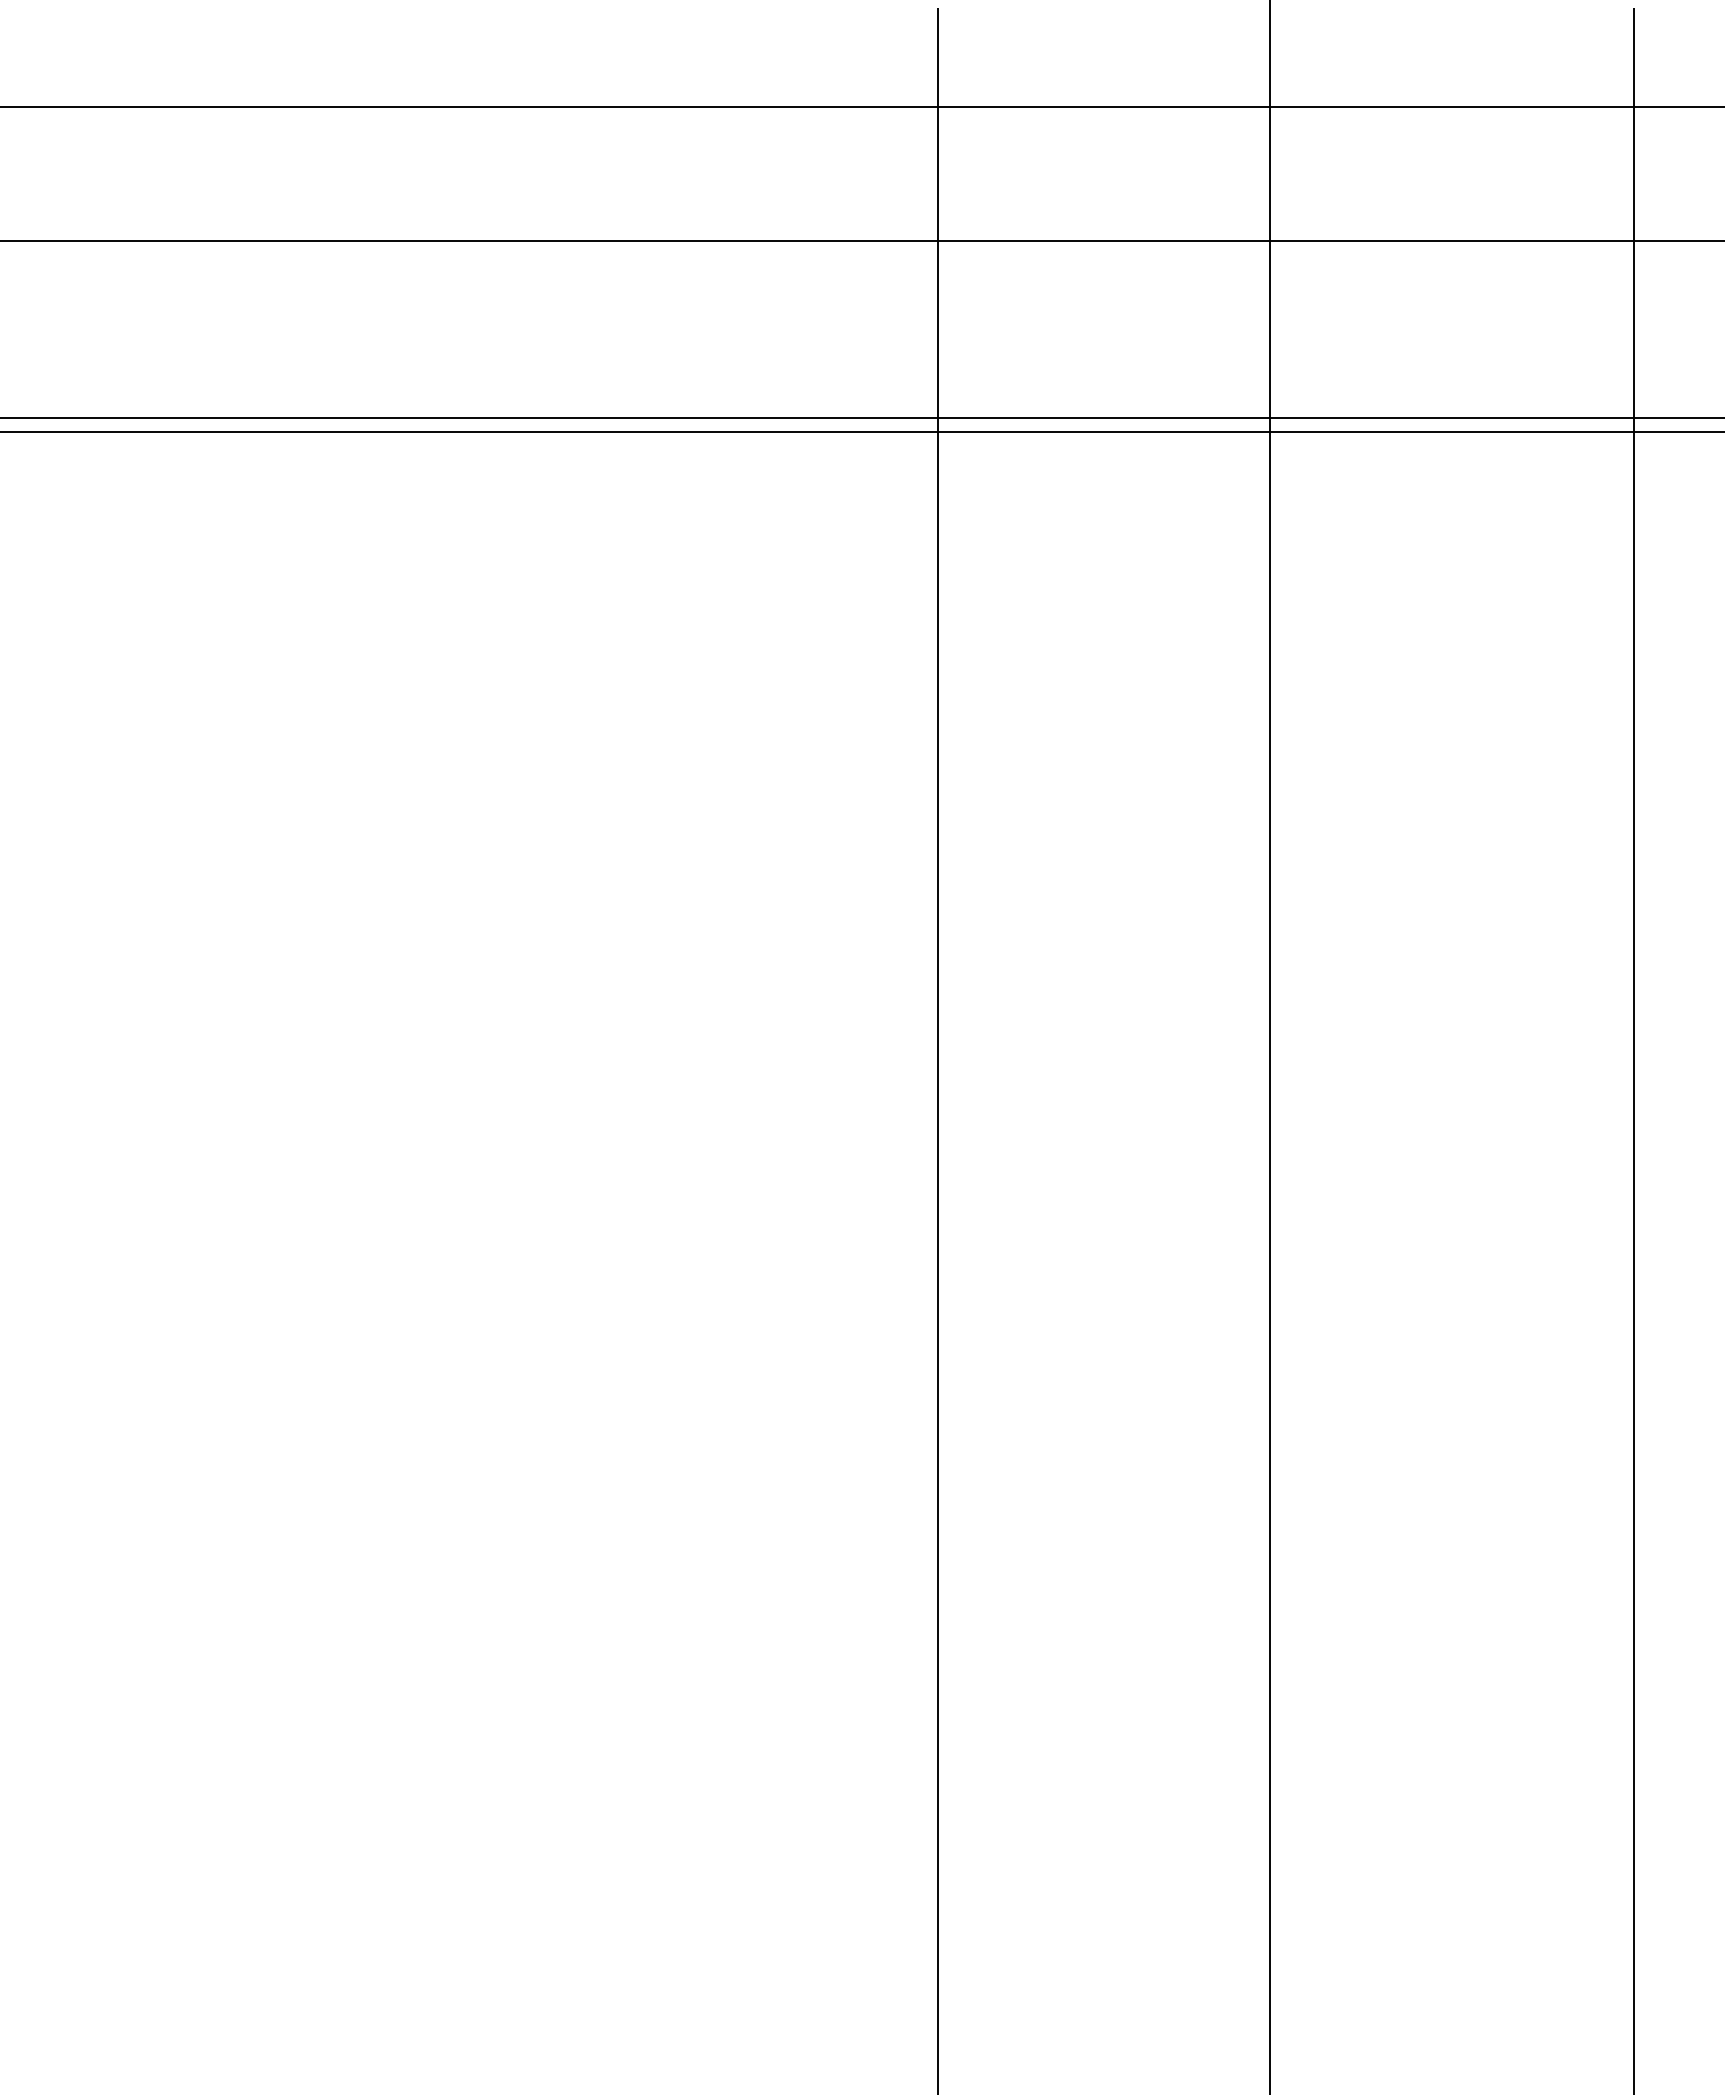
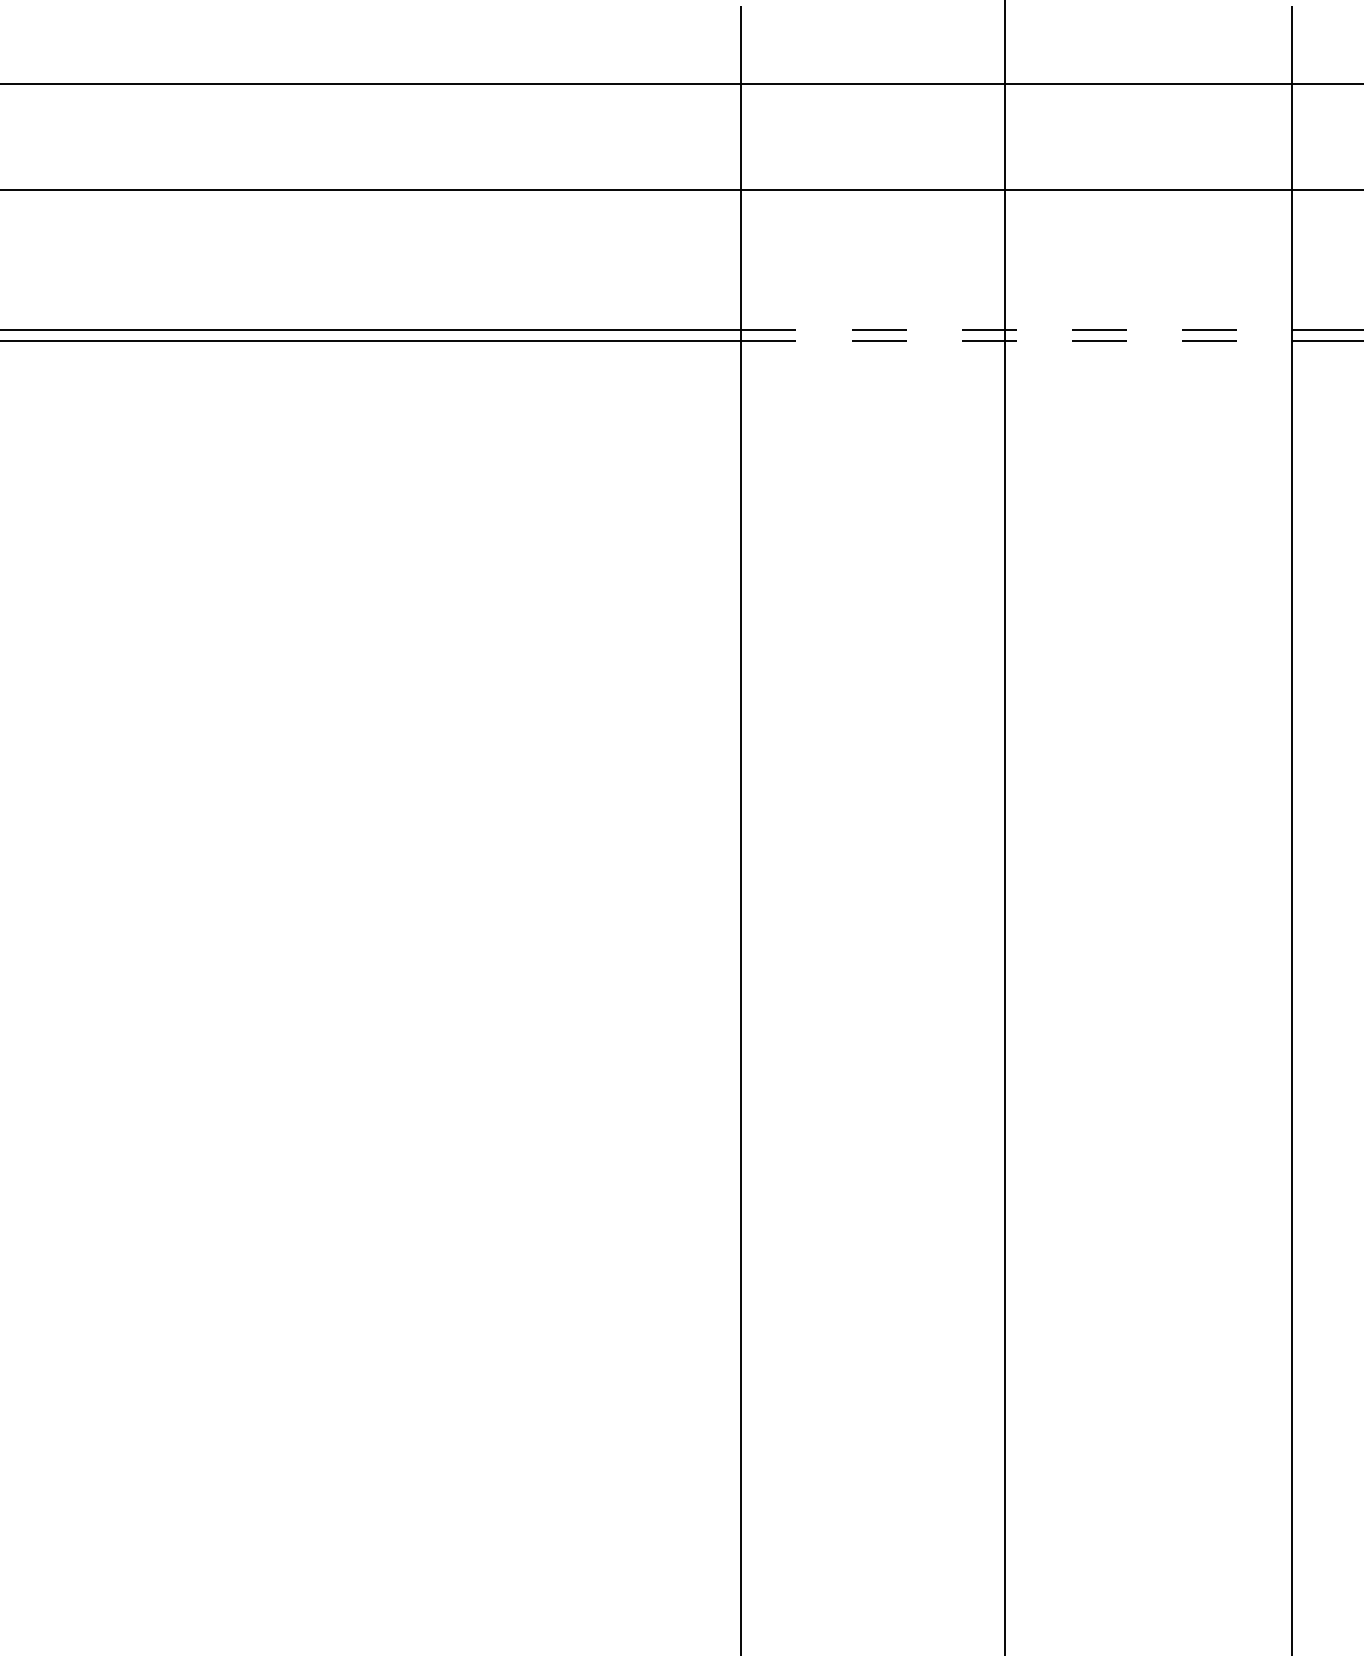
line: (1286, 418) -> (1017, 330), solid -> dashed
line: (1286, 431) -> (1017, 340), solid -> dashed

